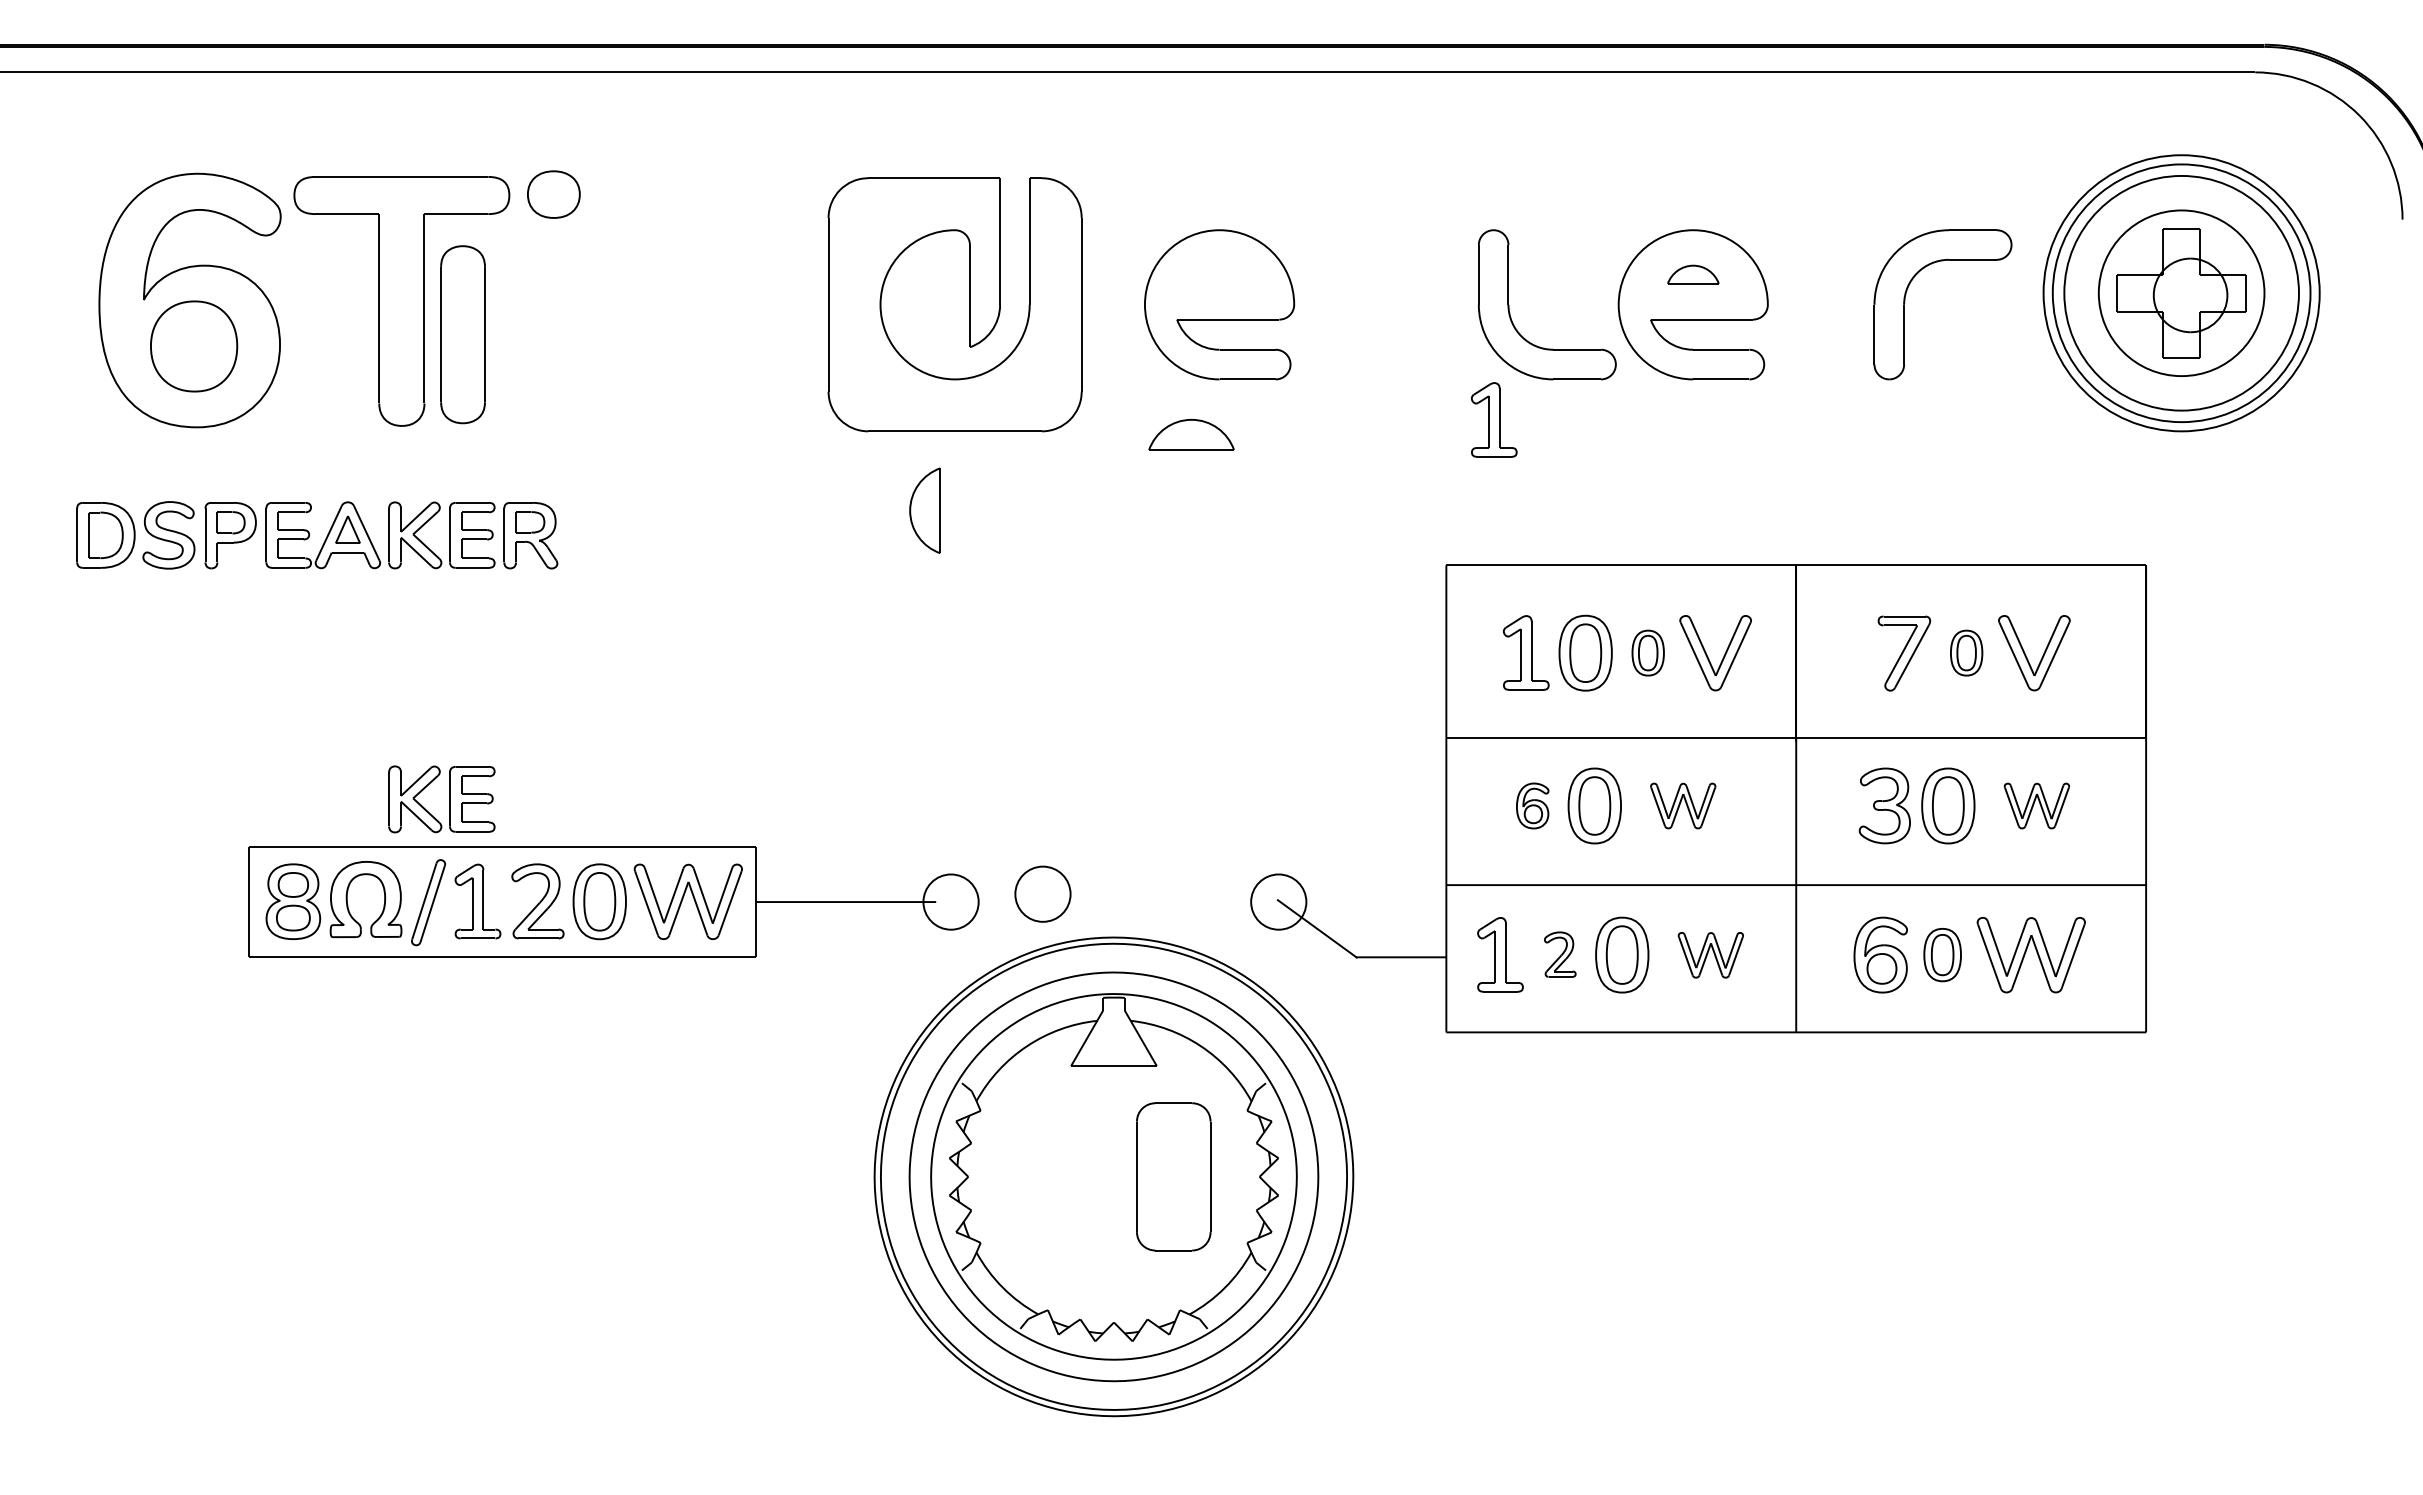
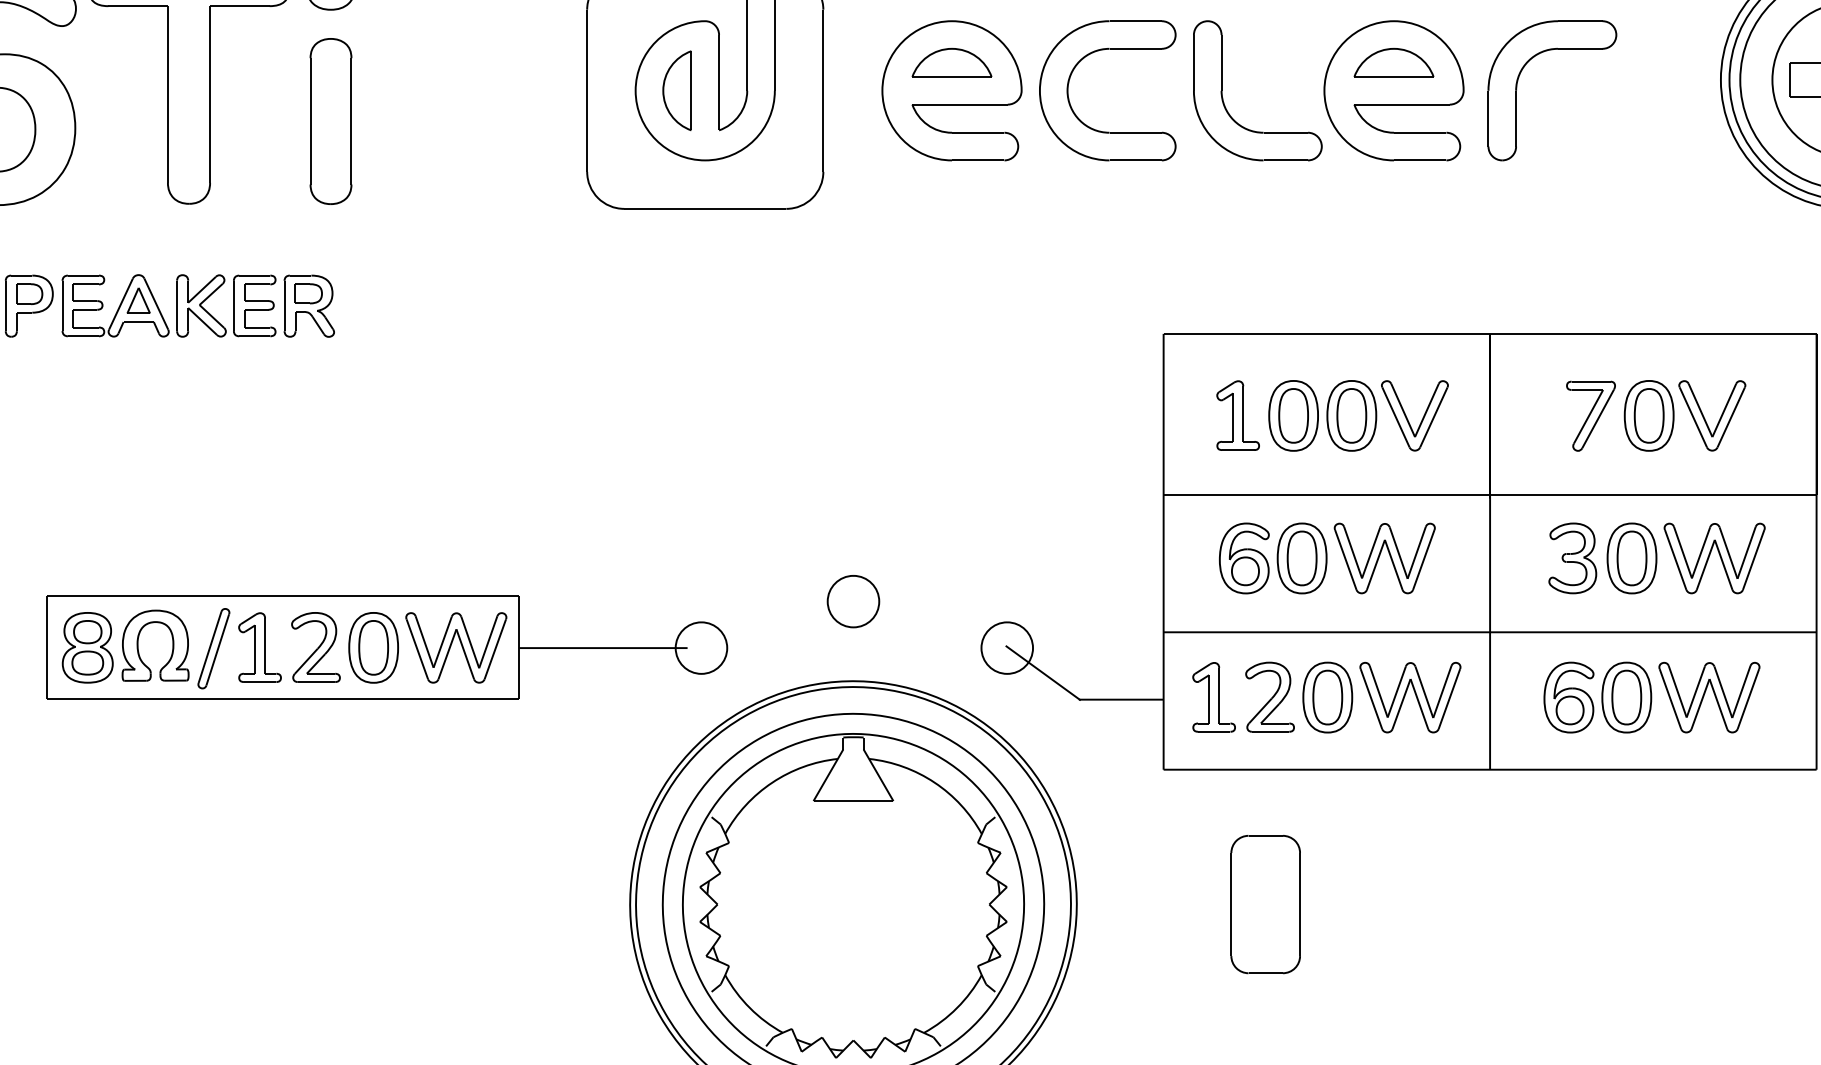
part: (1693, 274) -> (1394, 62), size x1.67
part: (1346, 292) -> (1070, 79), added
part: (1905, 302) -> (1517, 88), moved
part: (462, 334) -> (330, 121), moved
part: (1494, 419) -> (1208, 197), removed
part: (1191, 434) -> (951, 62), moved
part: (924, 510) -> (676, 90), moved
part: (1648, 652) -> (1352, 415), size x1.67
part: (1966, 652) -> (1648, 415), size x1.67
part: (449, 799) -> (233, 552), removed
part: (1532, 805) -> (1244, 558), size x1.67
part: (1682, 805) -> (1383, 558), size x1.67
part: (2036, 805) -> (1714, 558), size x1.67
part: (1042, 893) -> (853, 600), moved
part: (1559, 954) -> (1269, 697), size x1.67
part: (1942, 954) -> (1626, 697), size x1.43
part: (1710, 955) -> (1410, 697), size x1.67
part: (1173, 1176) -> (1265, 904), moved

